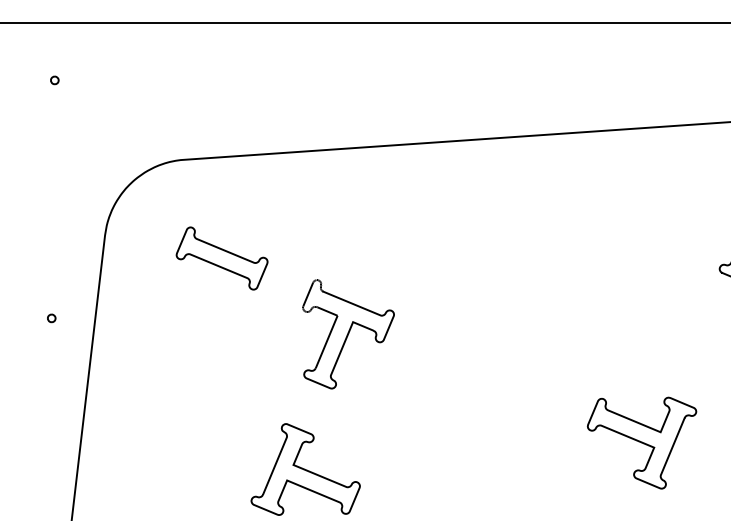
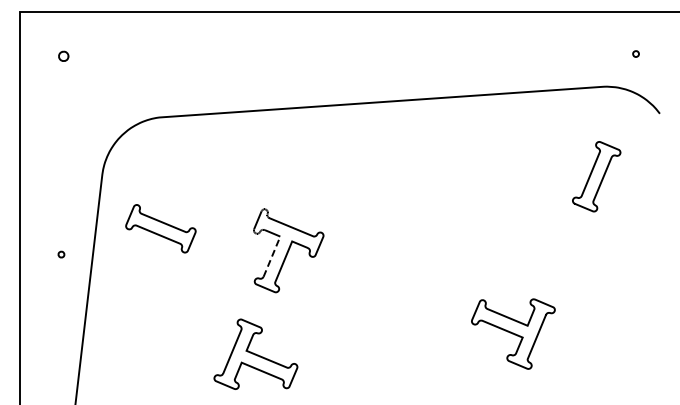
part: (54, 80) -> (63, 56), size x1.6
part: (221, 258) -> (160, 228), moved
part: (51, 318) -> (61, 254), moved
line: (326, 341) -> (271, 256), solid -> dashed

